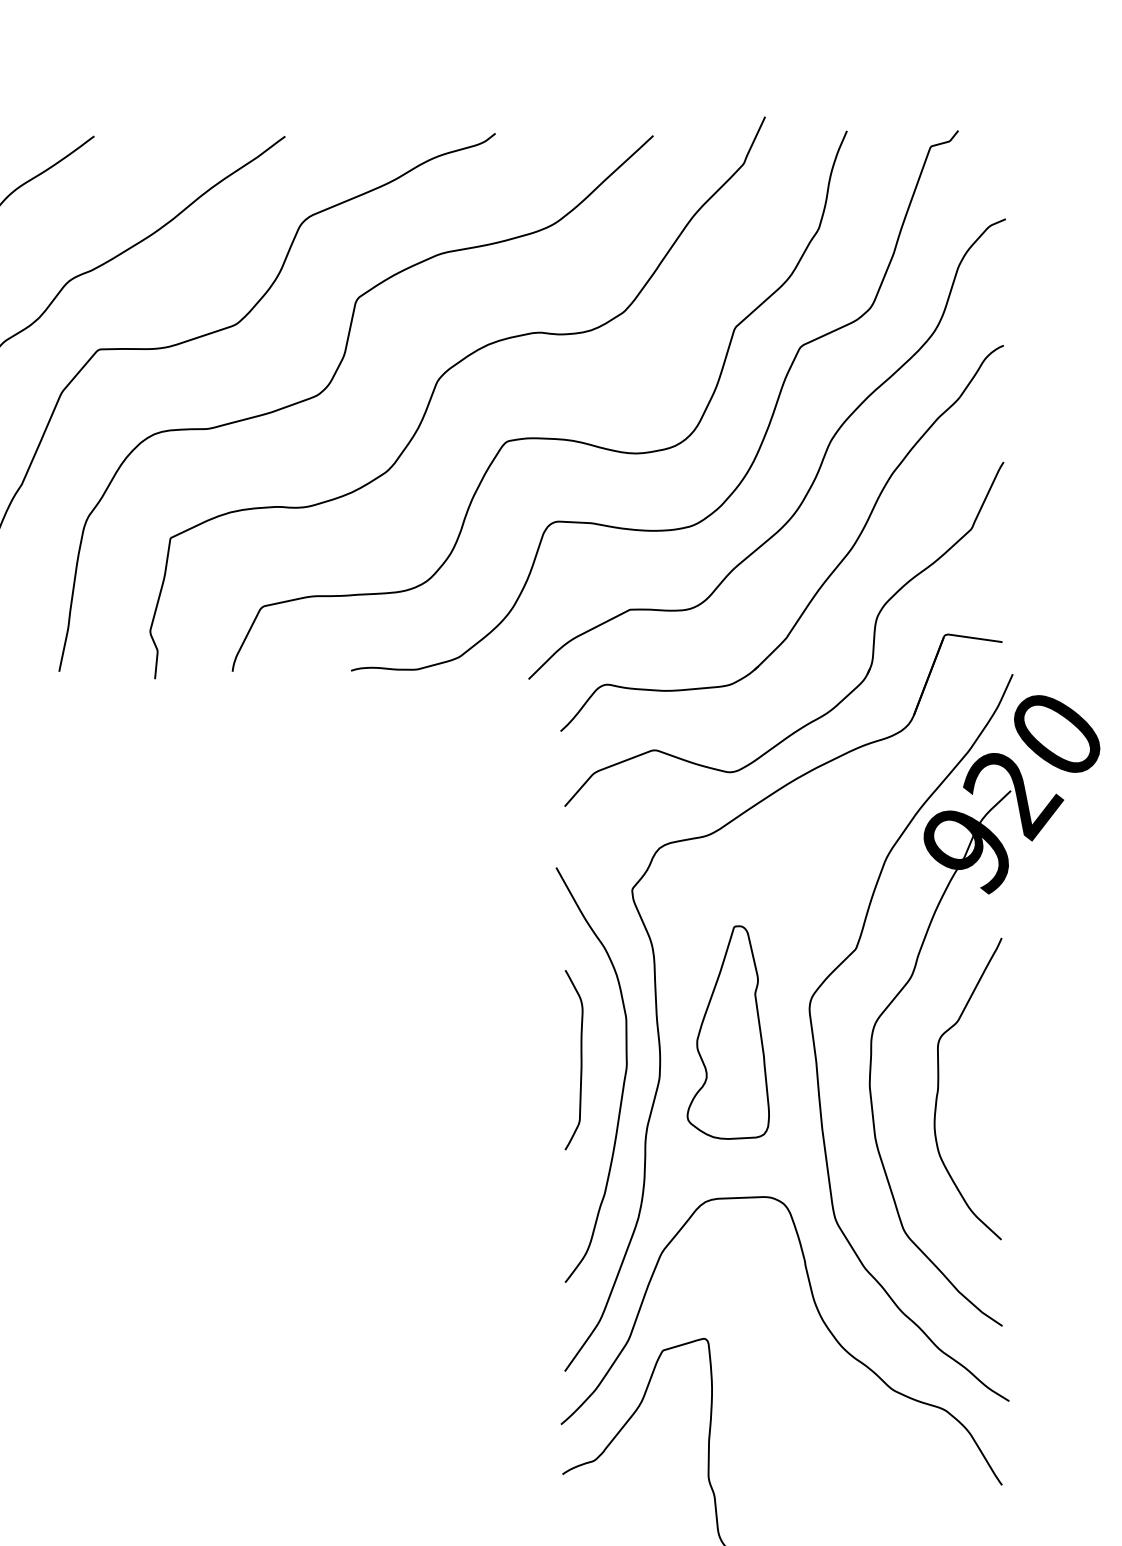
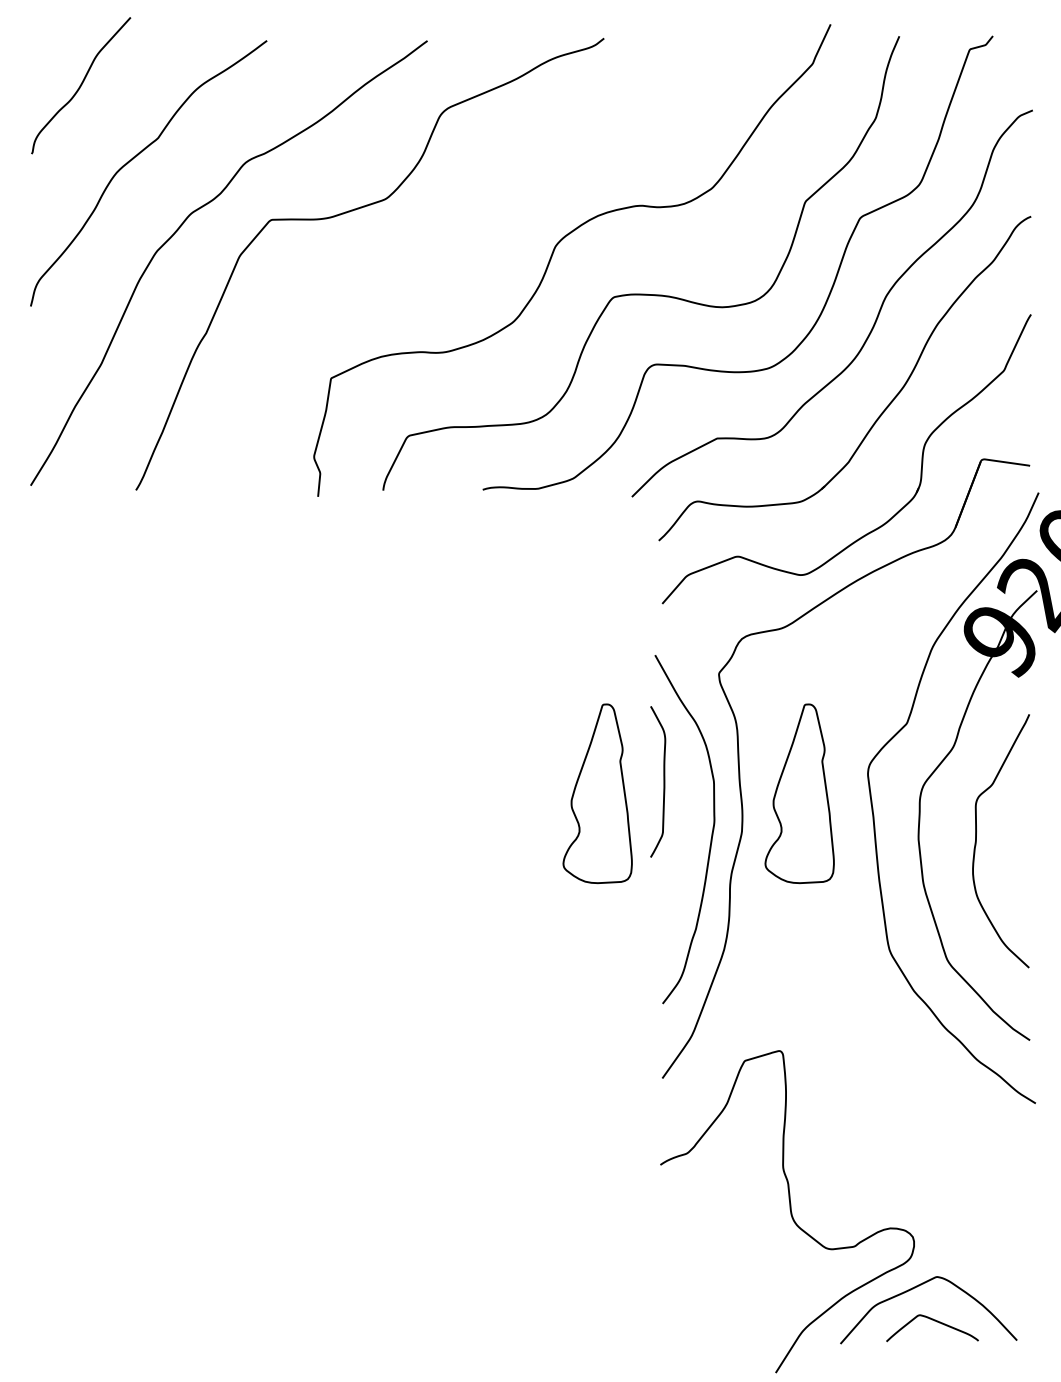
curve: (330, 384) -> (465, 249), removed
part: (487, 1032) -> (597, 793), added
curve: (580, 1059) -> (663, 781), moved
curve: (822, 1321) -> (878, 1036), removed

